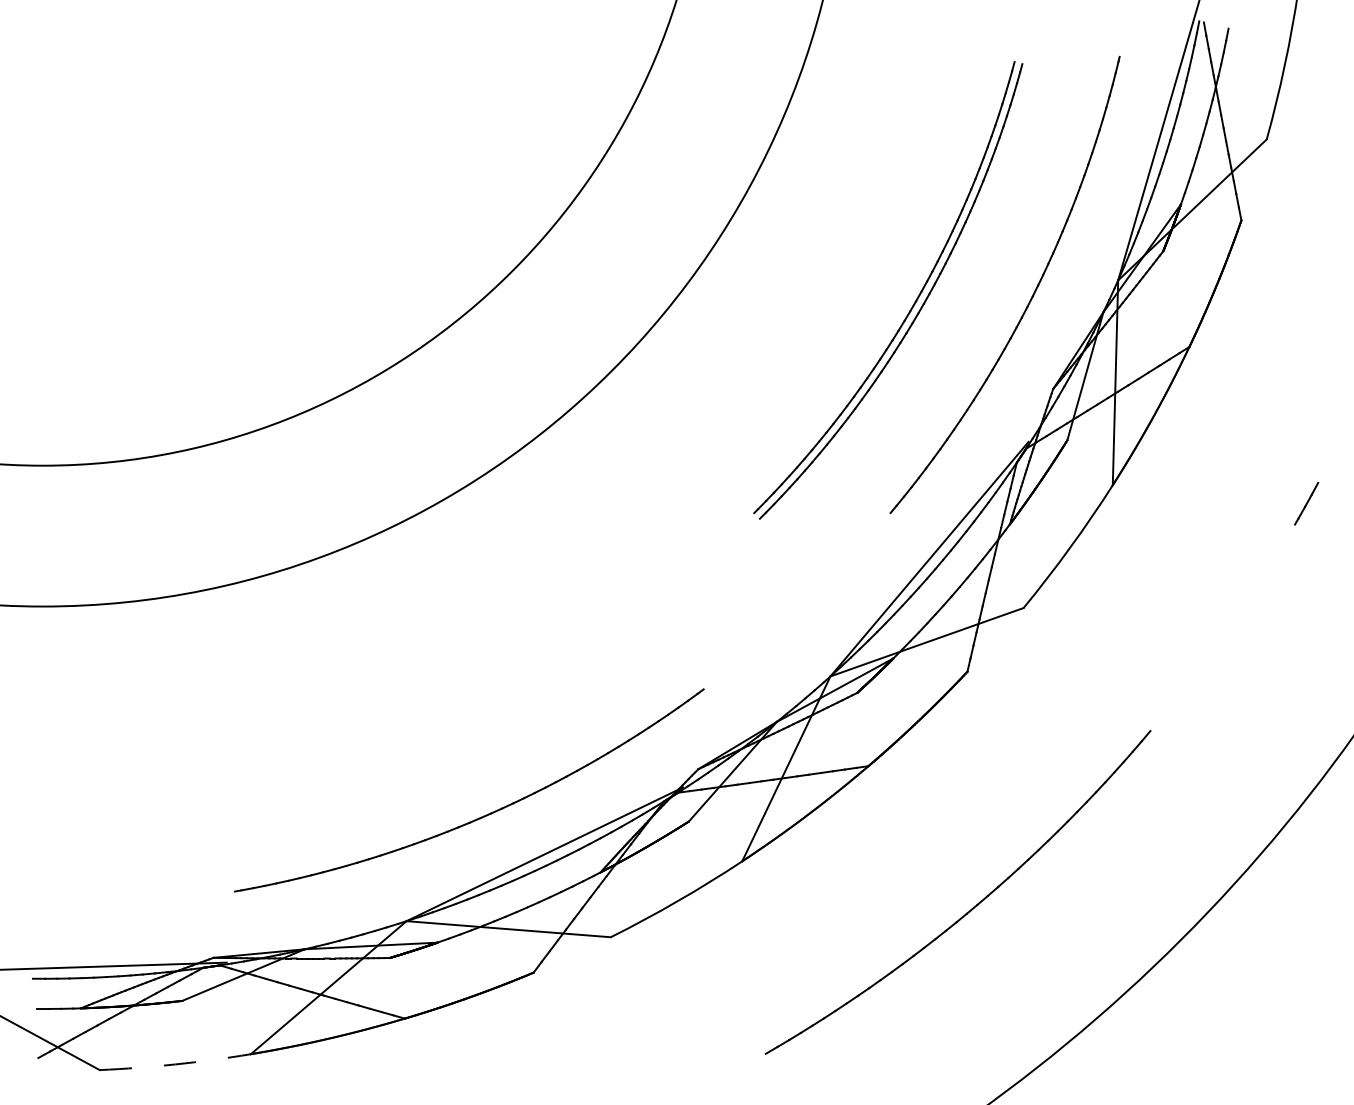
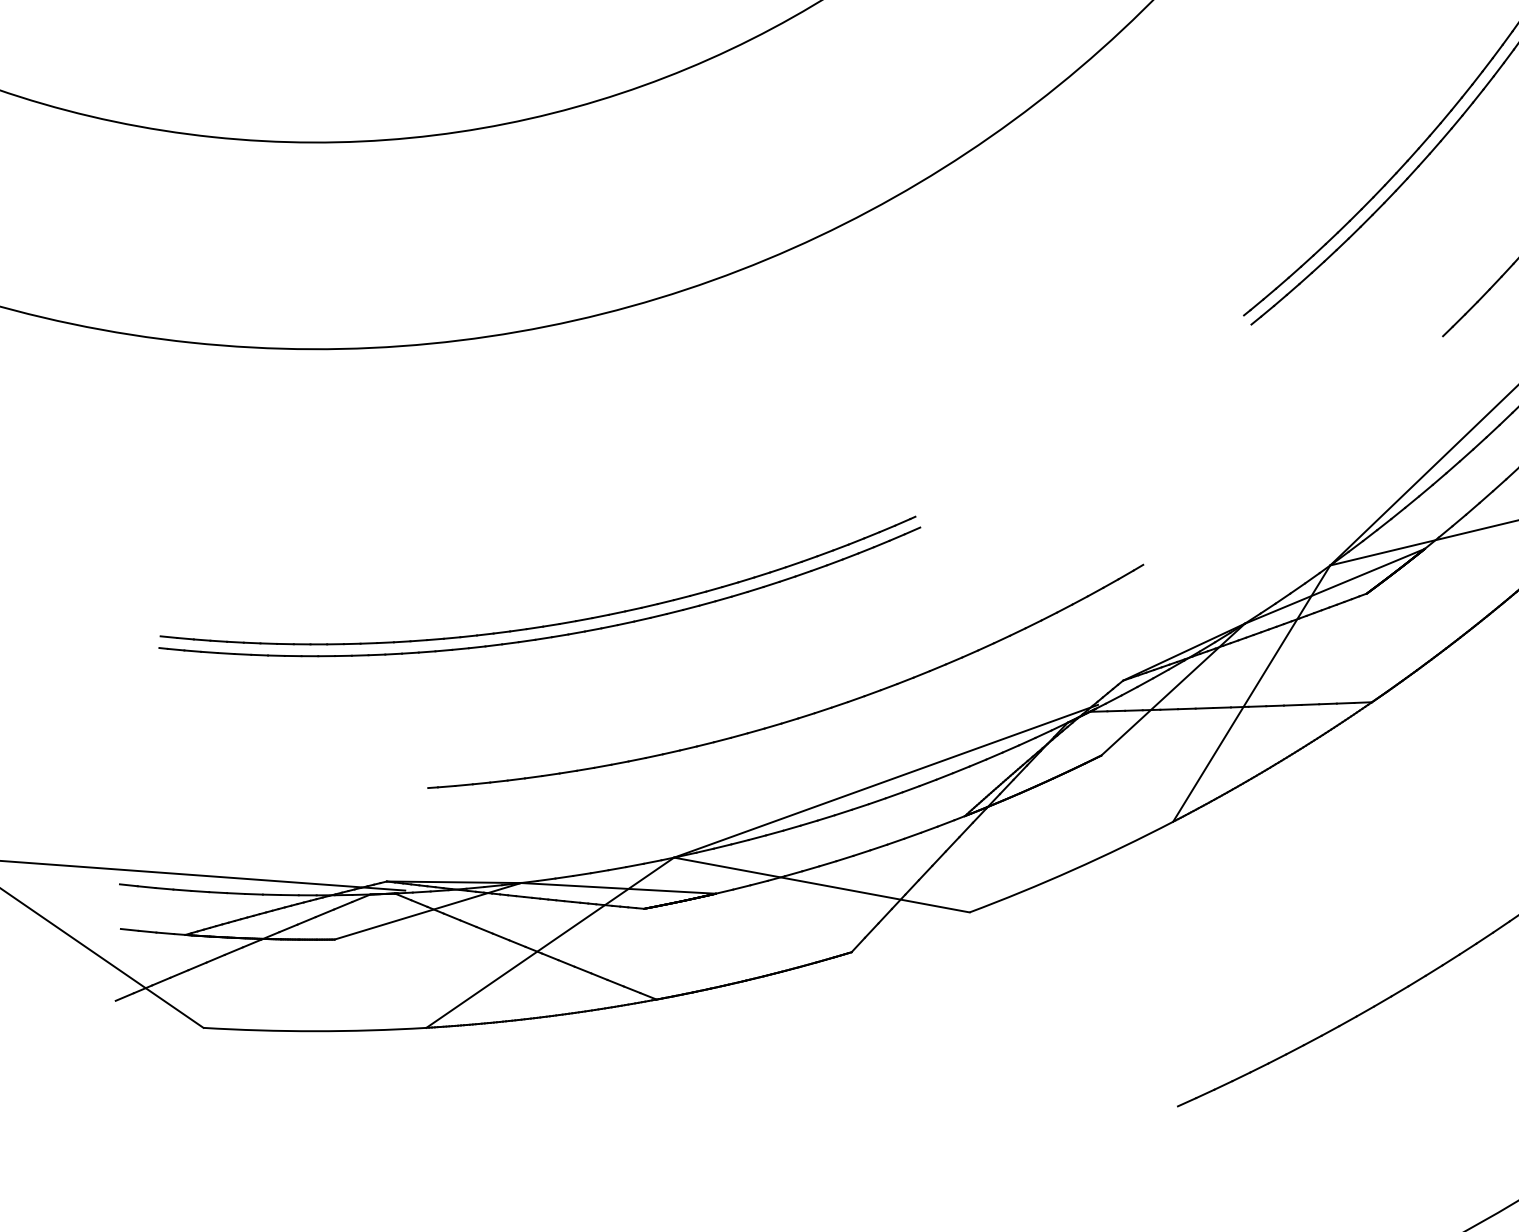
part: (301, 772) -> (543, 624), added
arc: (175, 1064) -> (314, 1031), dashed -> solid

